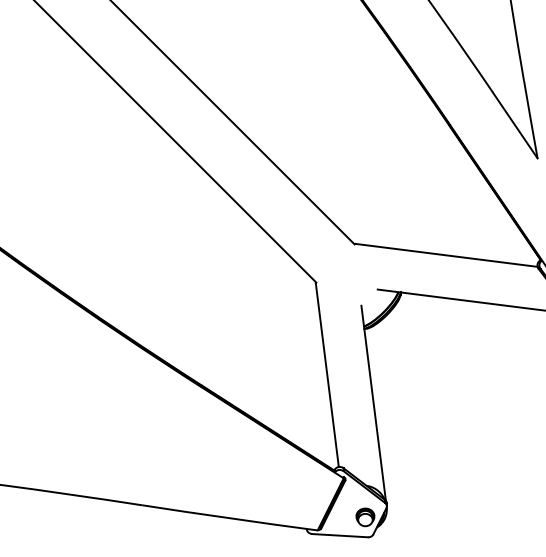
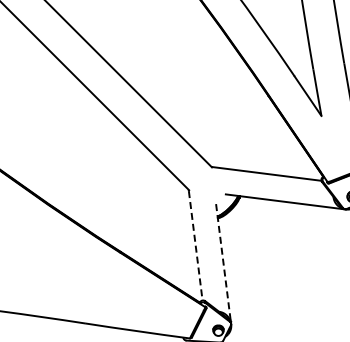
line: (327, 376) -> (195, 246), solid -> dashed
line: (373, 403) -> (223, 262), solid -> dashed

